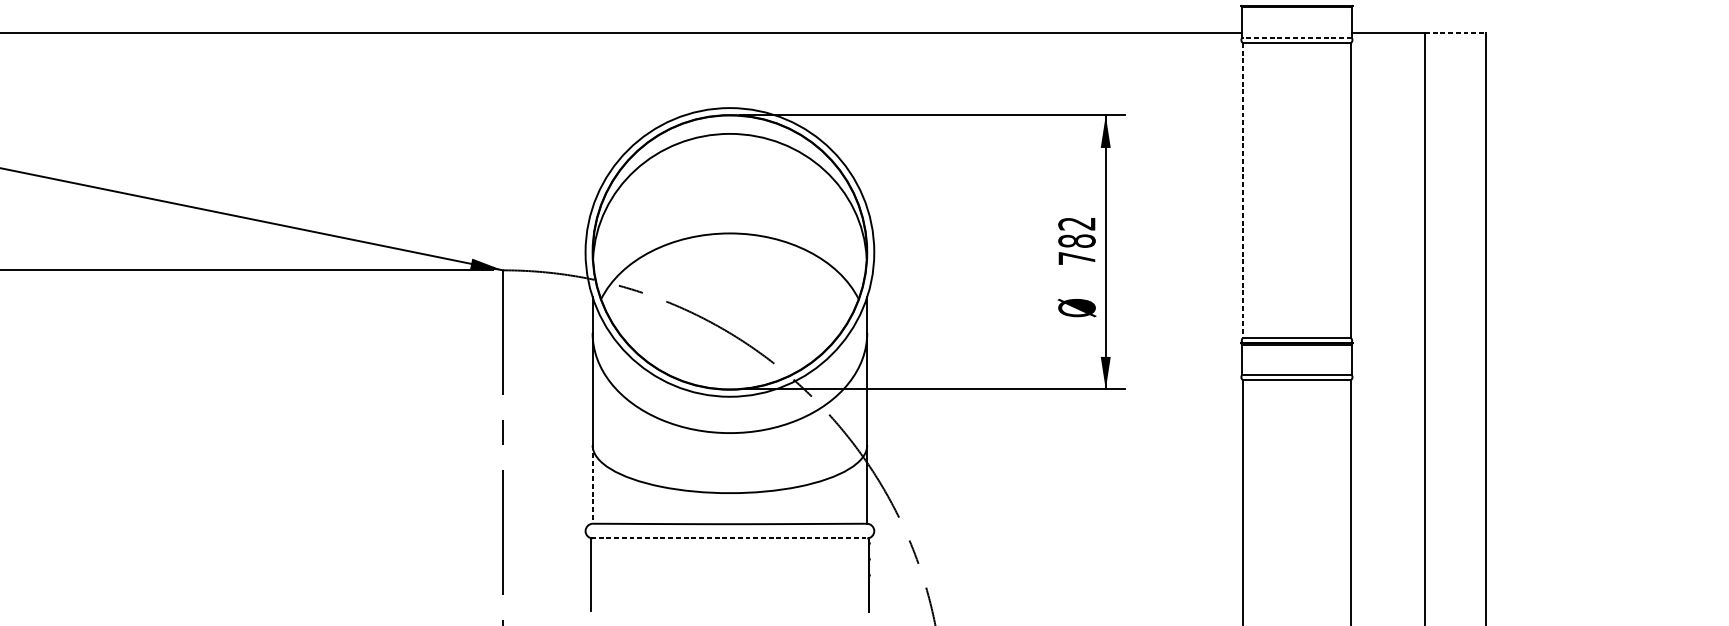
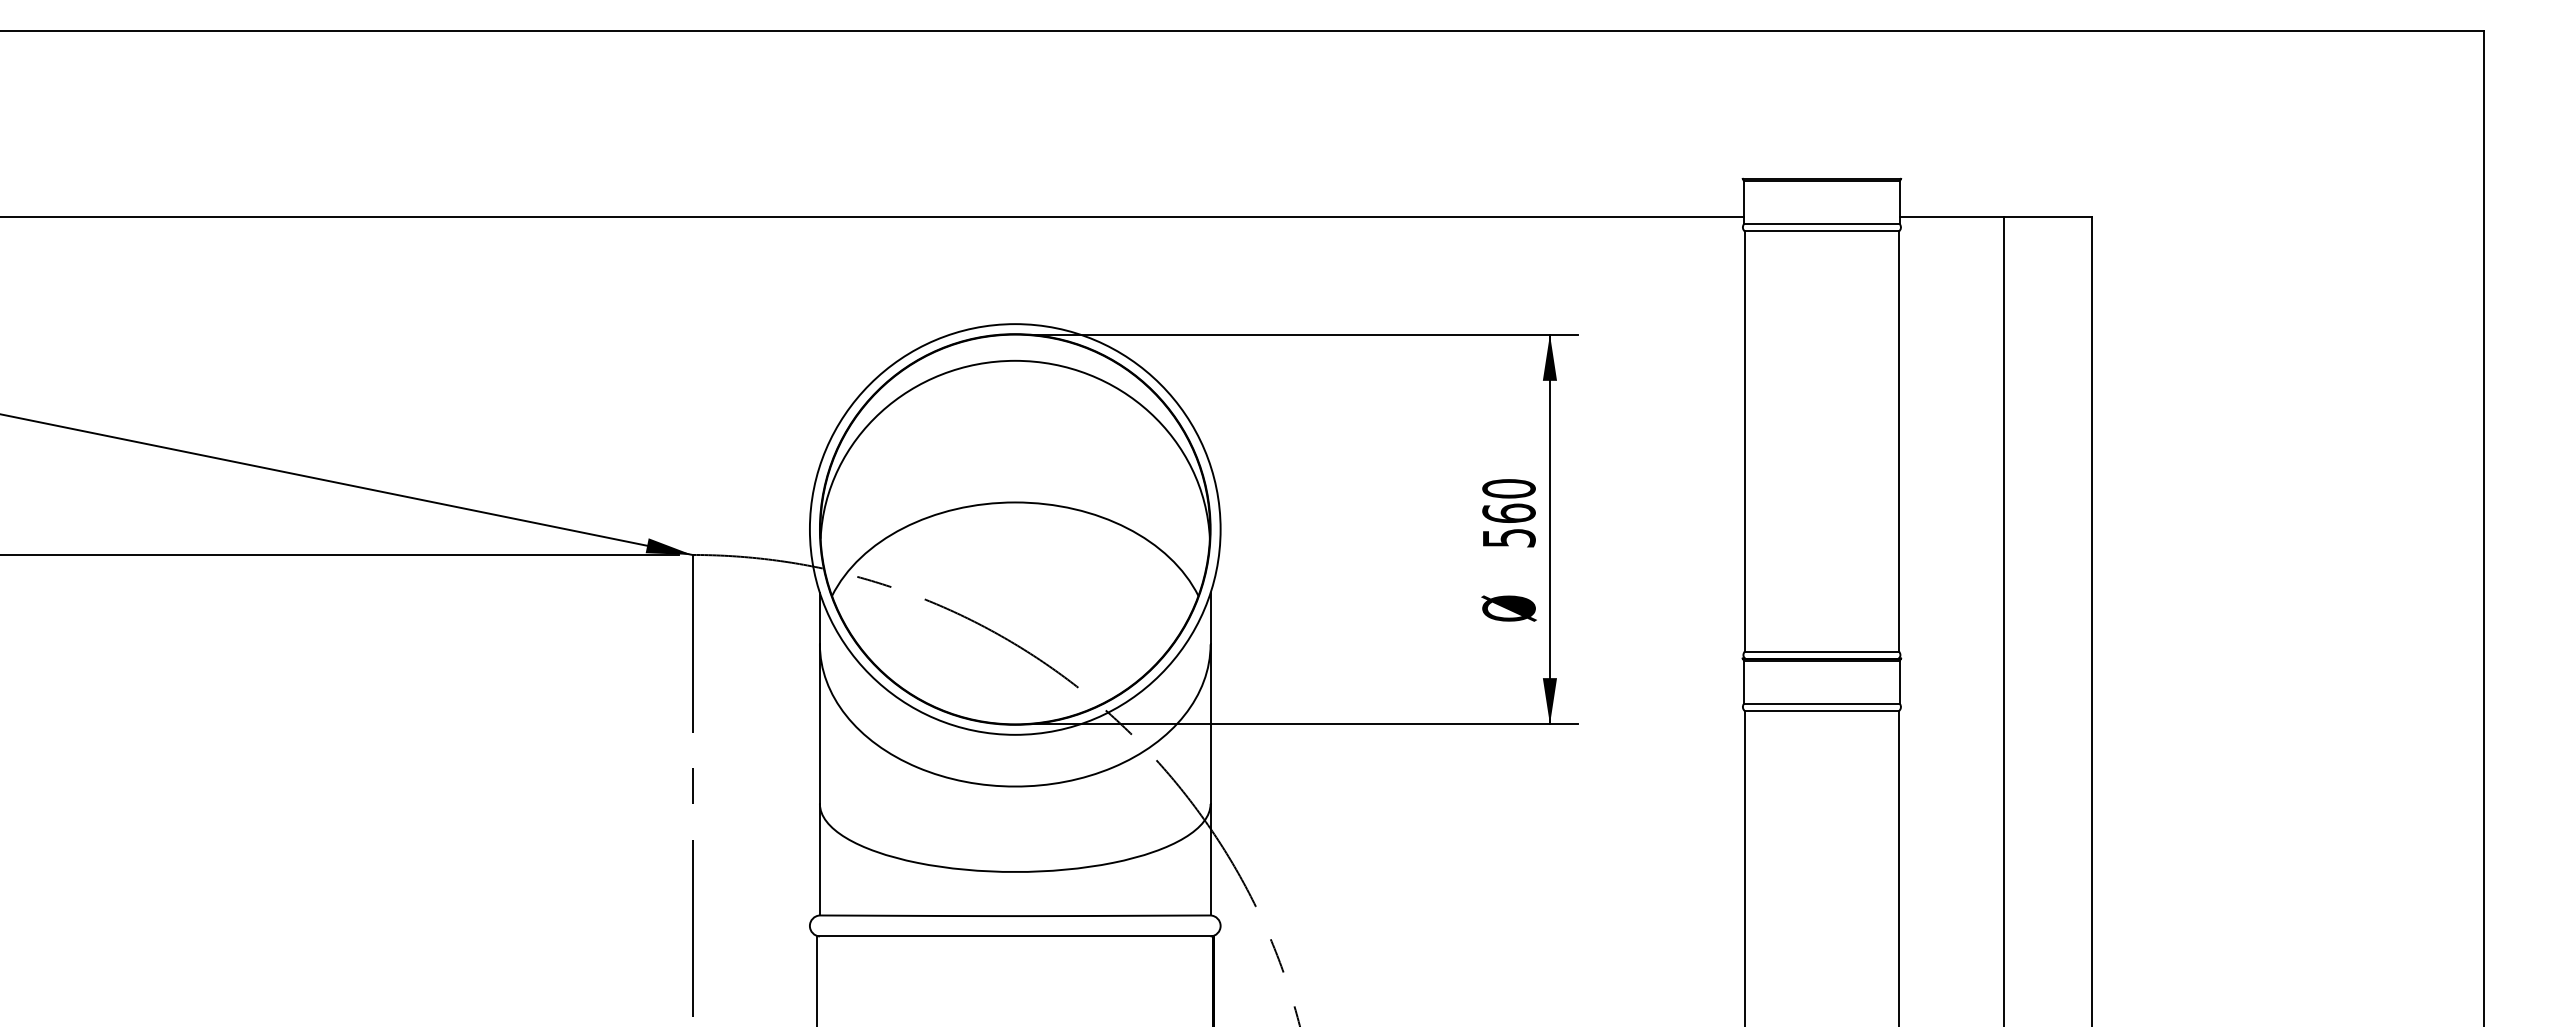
line: (1455, 33) -> (2047, 217), dashed -> solid
line: (1296, 38) -> (1821, 224), dashed -> solid
line: (1242, 190) -> (1744, 441), dashed -> solid
text: (1076, 241) -> (1508, 513), 782 -> 560
line: (592, 484) -> (819, 859), dashed -> solid
line: (730, 538) -> (1015, 936), dashed -> solid

